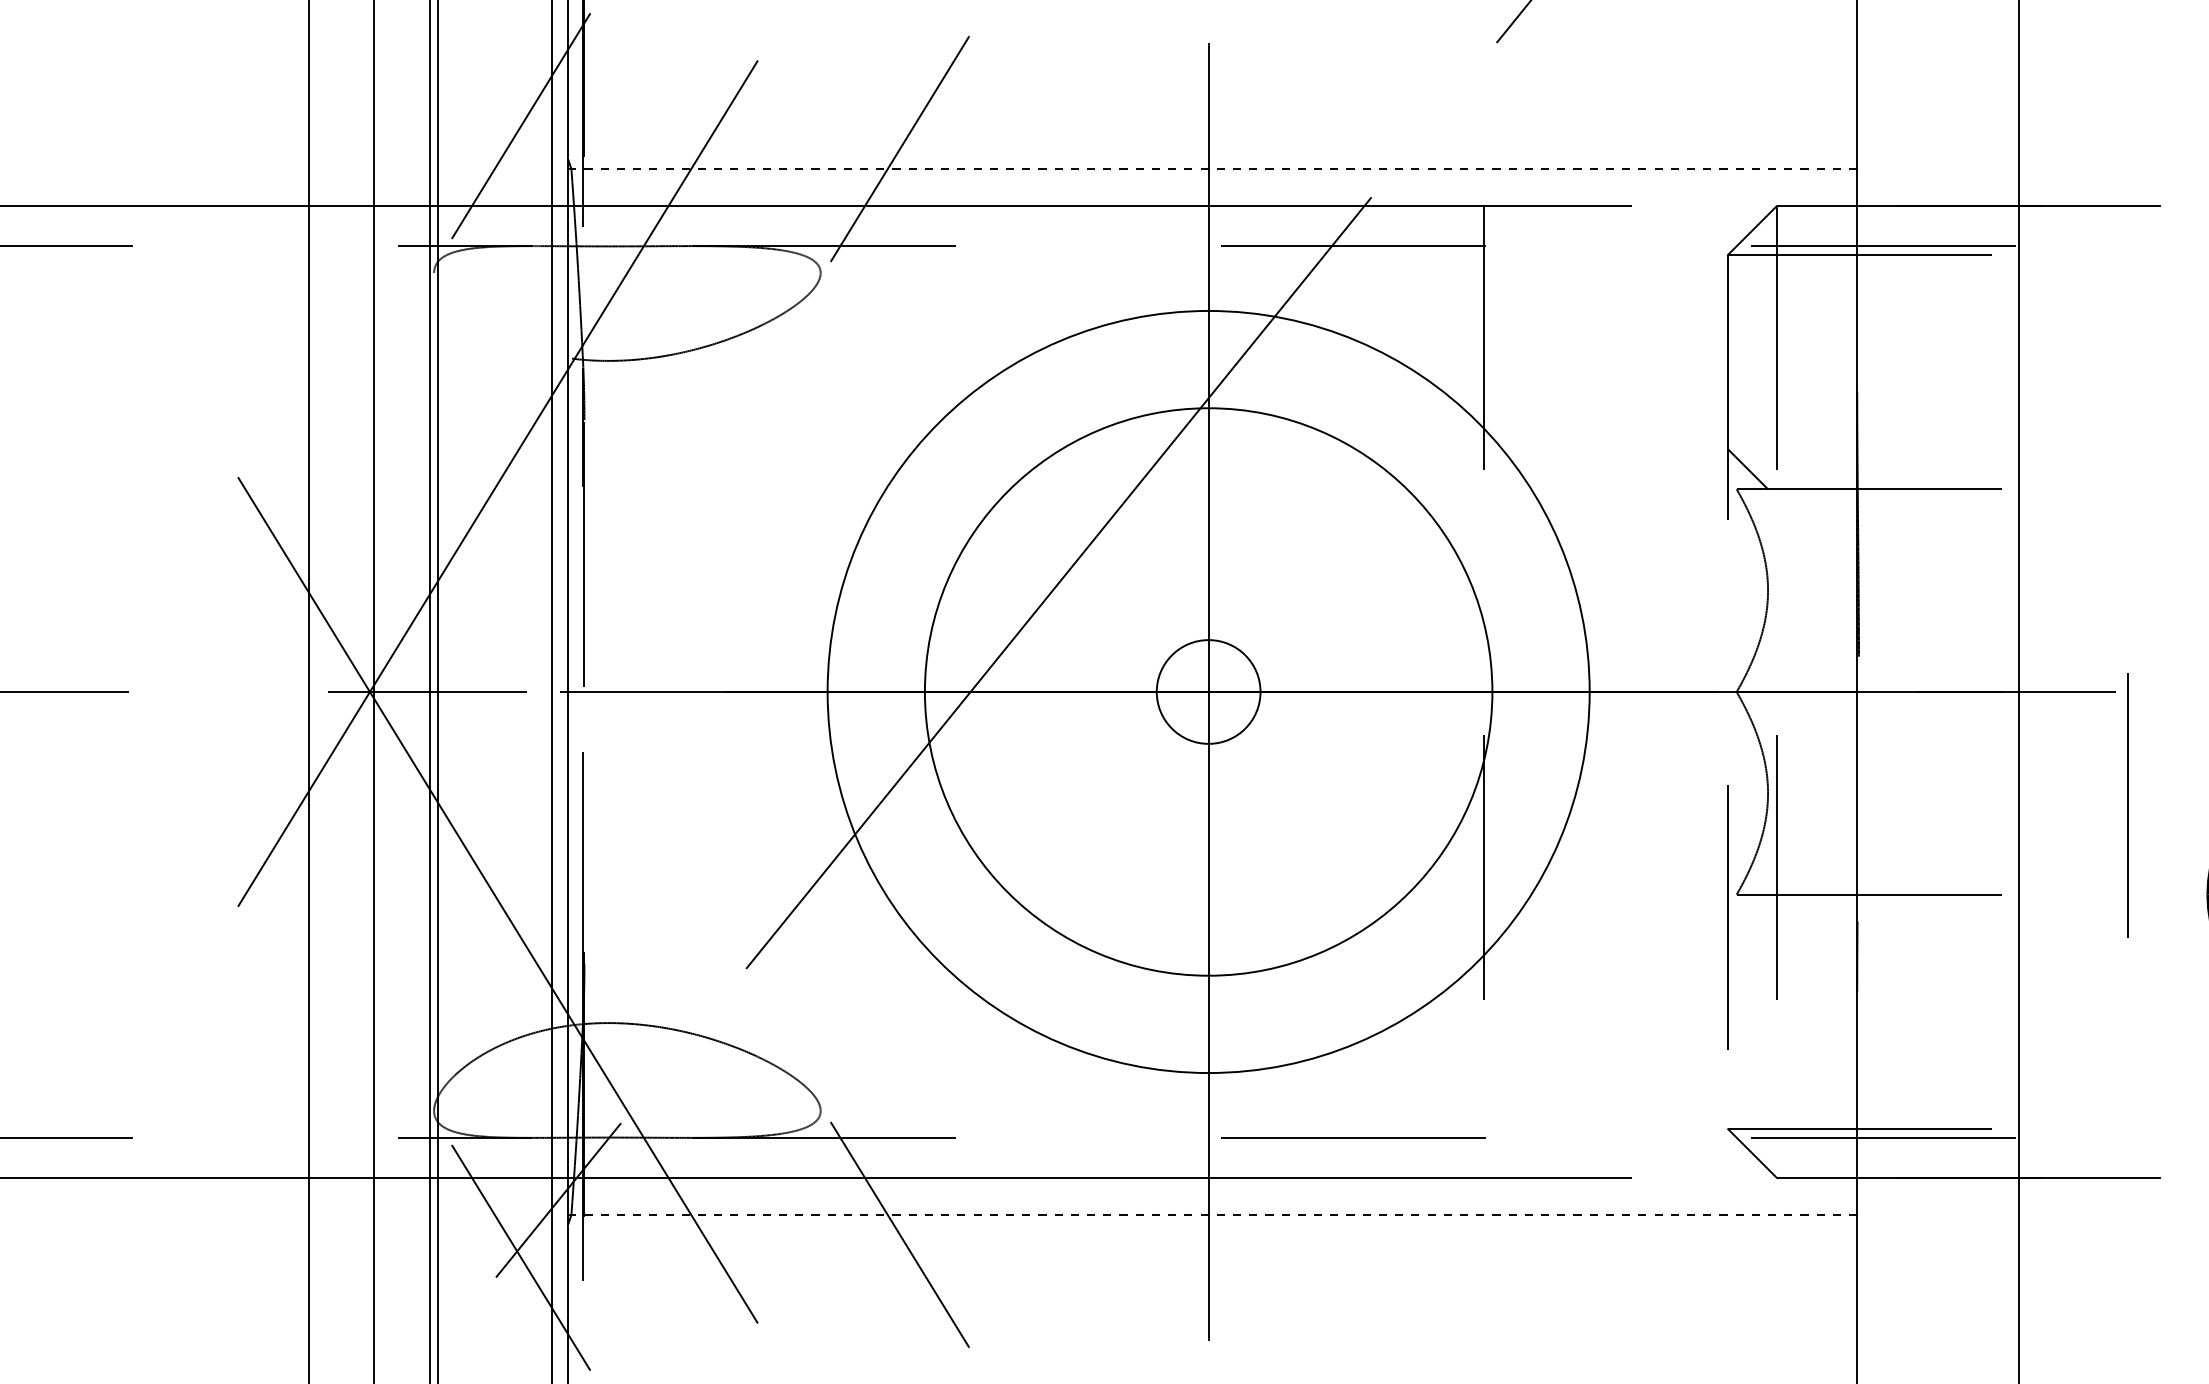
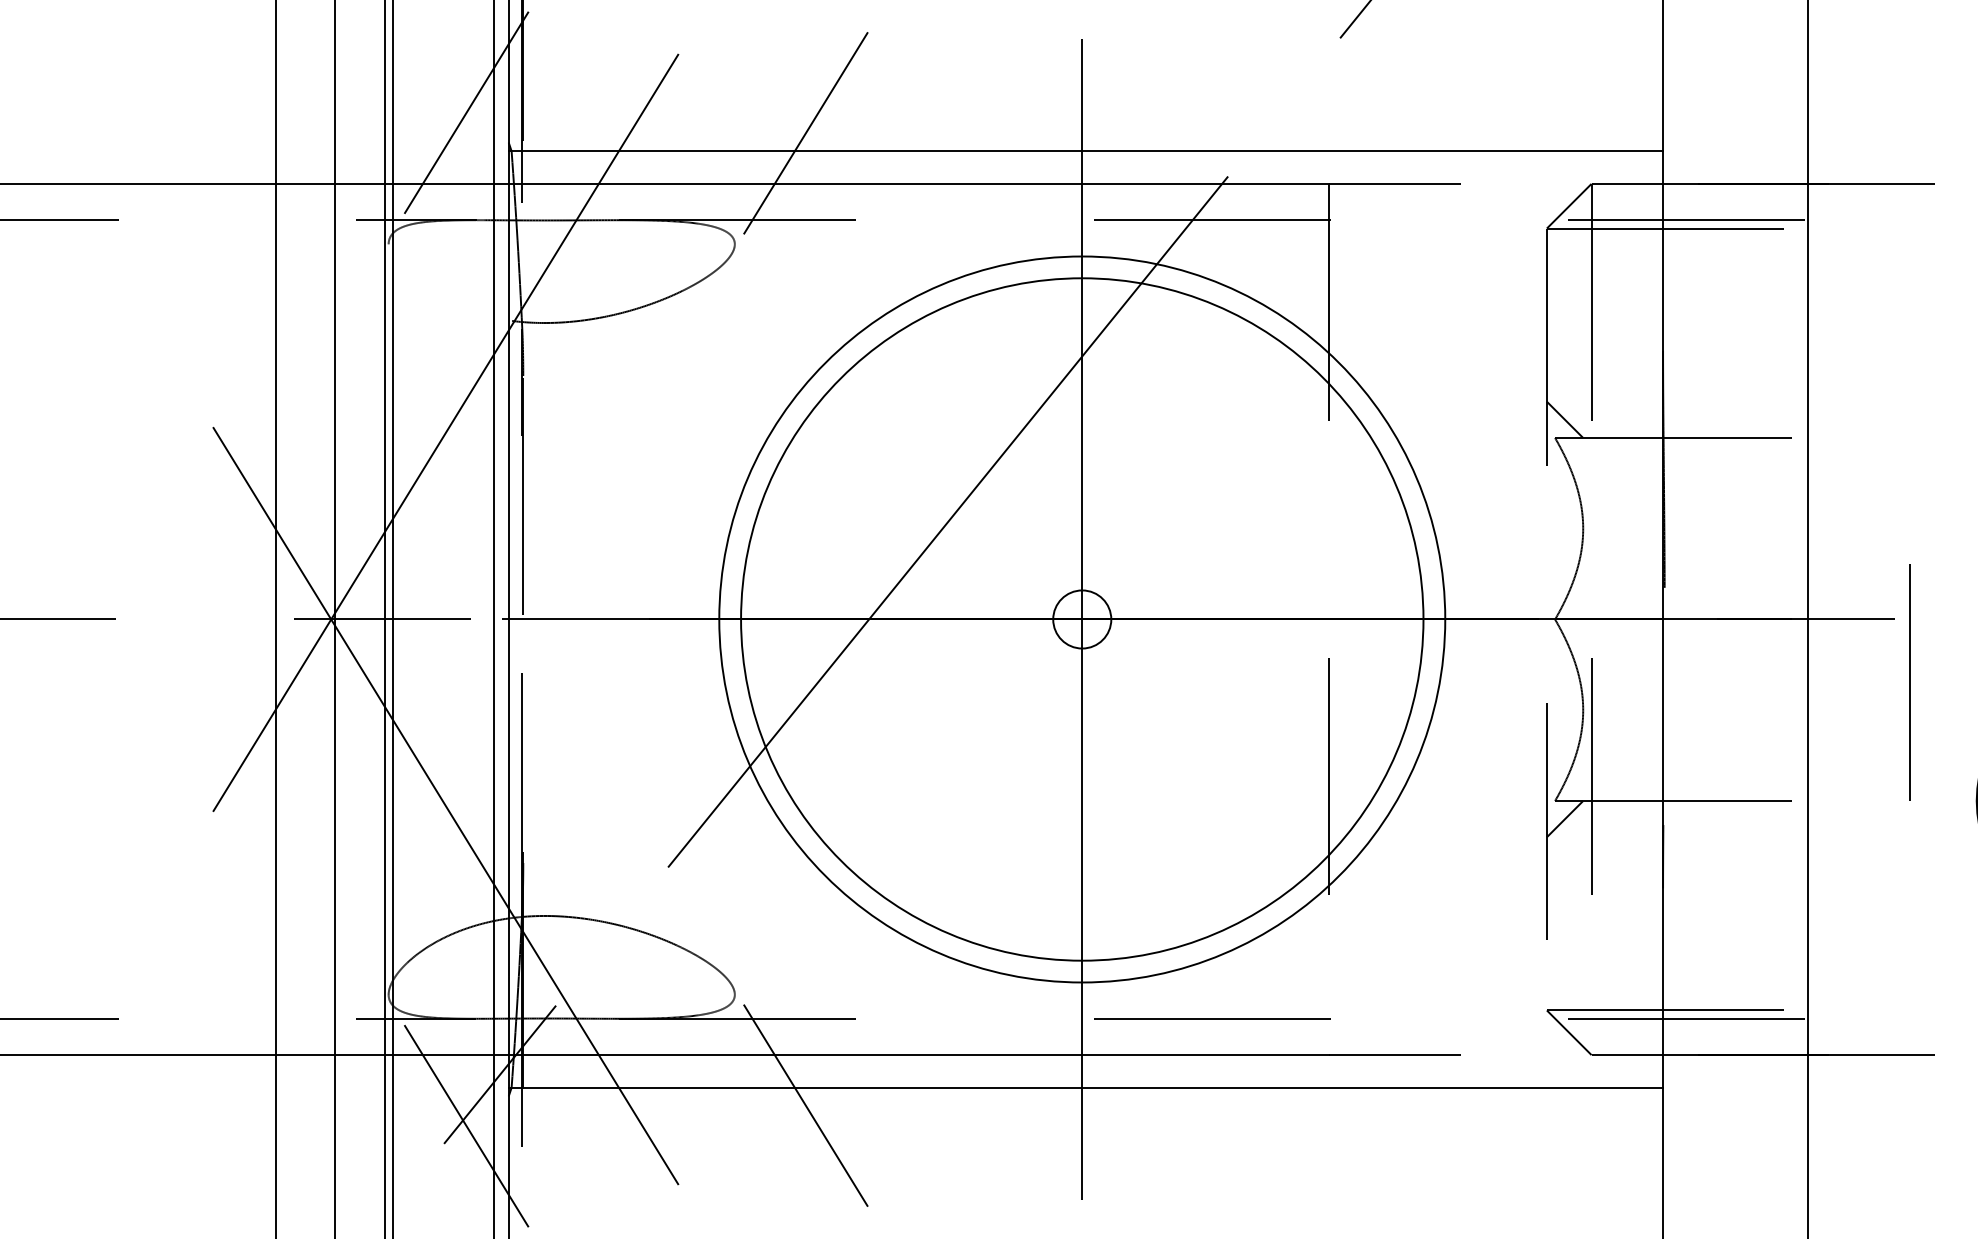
line: (1212, 169) -> (1085, 151), dashed -> solid
circle: (1208, 691) -> (1082, 619), size x0.62
circle: (1208, 691) -> (1082, 619), size x1.43
line: (2127, 805) -> (1909, 682), moved
line: (1747, 914) -> (1564, 818), added
line: (1212, 1214) -> (1085, 1087), dashed -> solid

